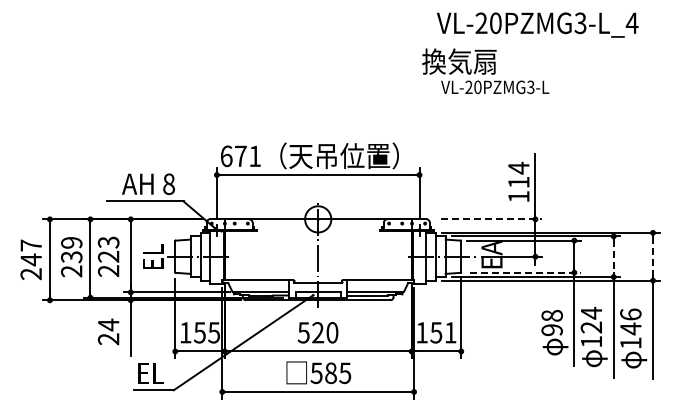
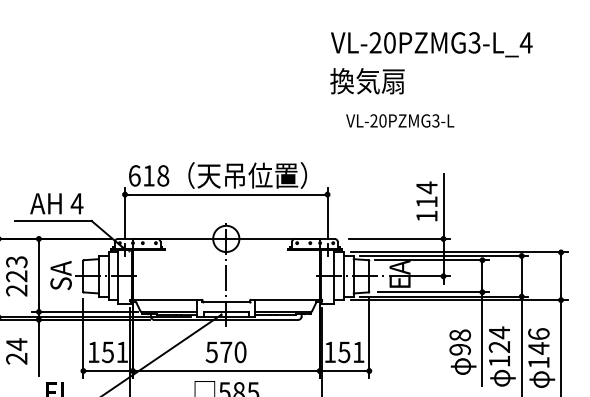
text: (537, 24) -> (431, 44), moved
text: (495, 87) -> (400, 121), moved
text: (248, 156) -> (156, 176), 671 -> 618
text: (168, 183) -> (76, 203), 8 -> 4
line: (492, 219) -> (400, 239), dashed -> solid
text: (152, 255) -> (60, 275), EL -> SA
line: (653, 256) -> (561, 276), dashed -> solid
line: (613, 257) -> (521, 277), dashed -> solid
line: (525, 272) -> (433, 292), dashed -> solid
text: (214, 332) -> (122, 352), 155 -> 151
text: (318, 332) -> (226, 352), 520 -> 570

